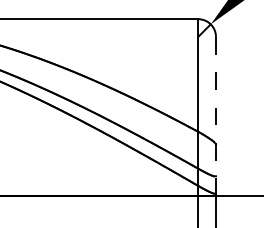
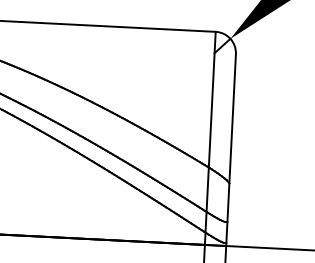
line: (215, 116) -> (230, 150), dashed -> solid

